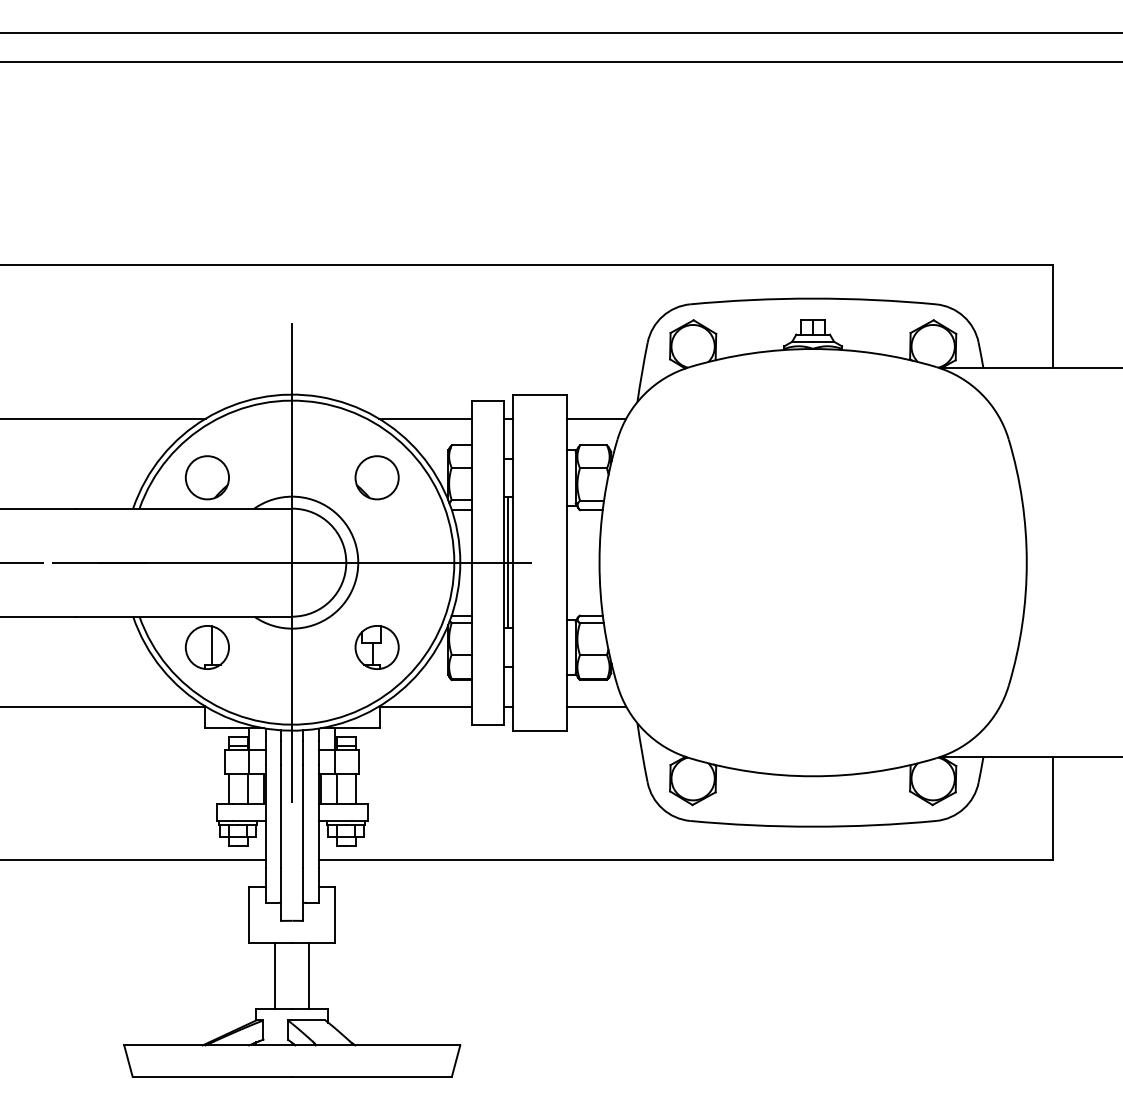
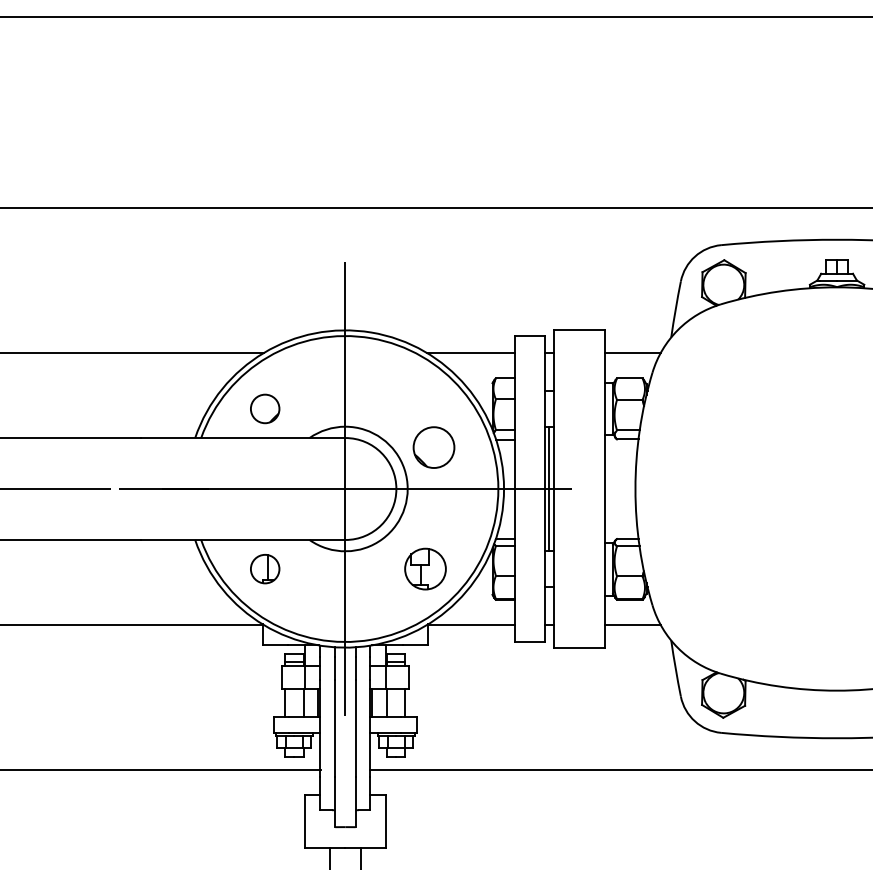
part: (206, 477) -> (264, 408), size x0.7
part: (376, 477) -> (433, 447), moved
part: (206, 647) -> (264, 569), size x0.7

